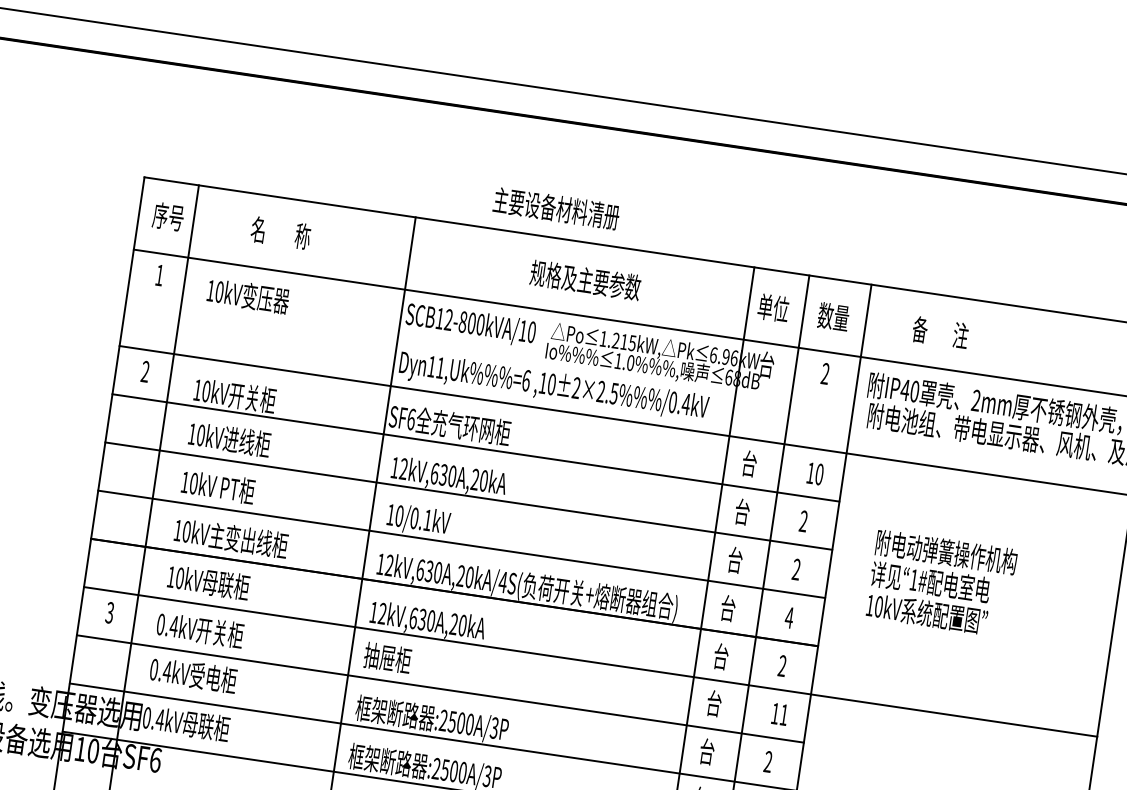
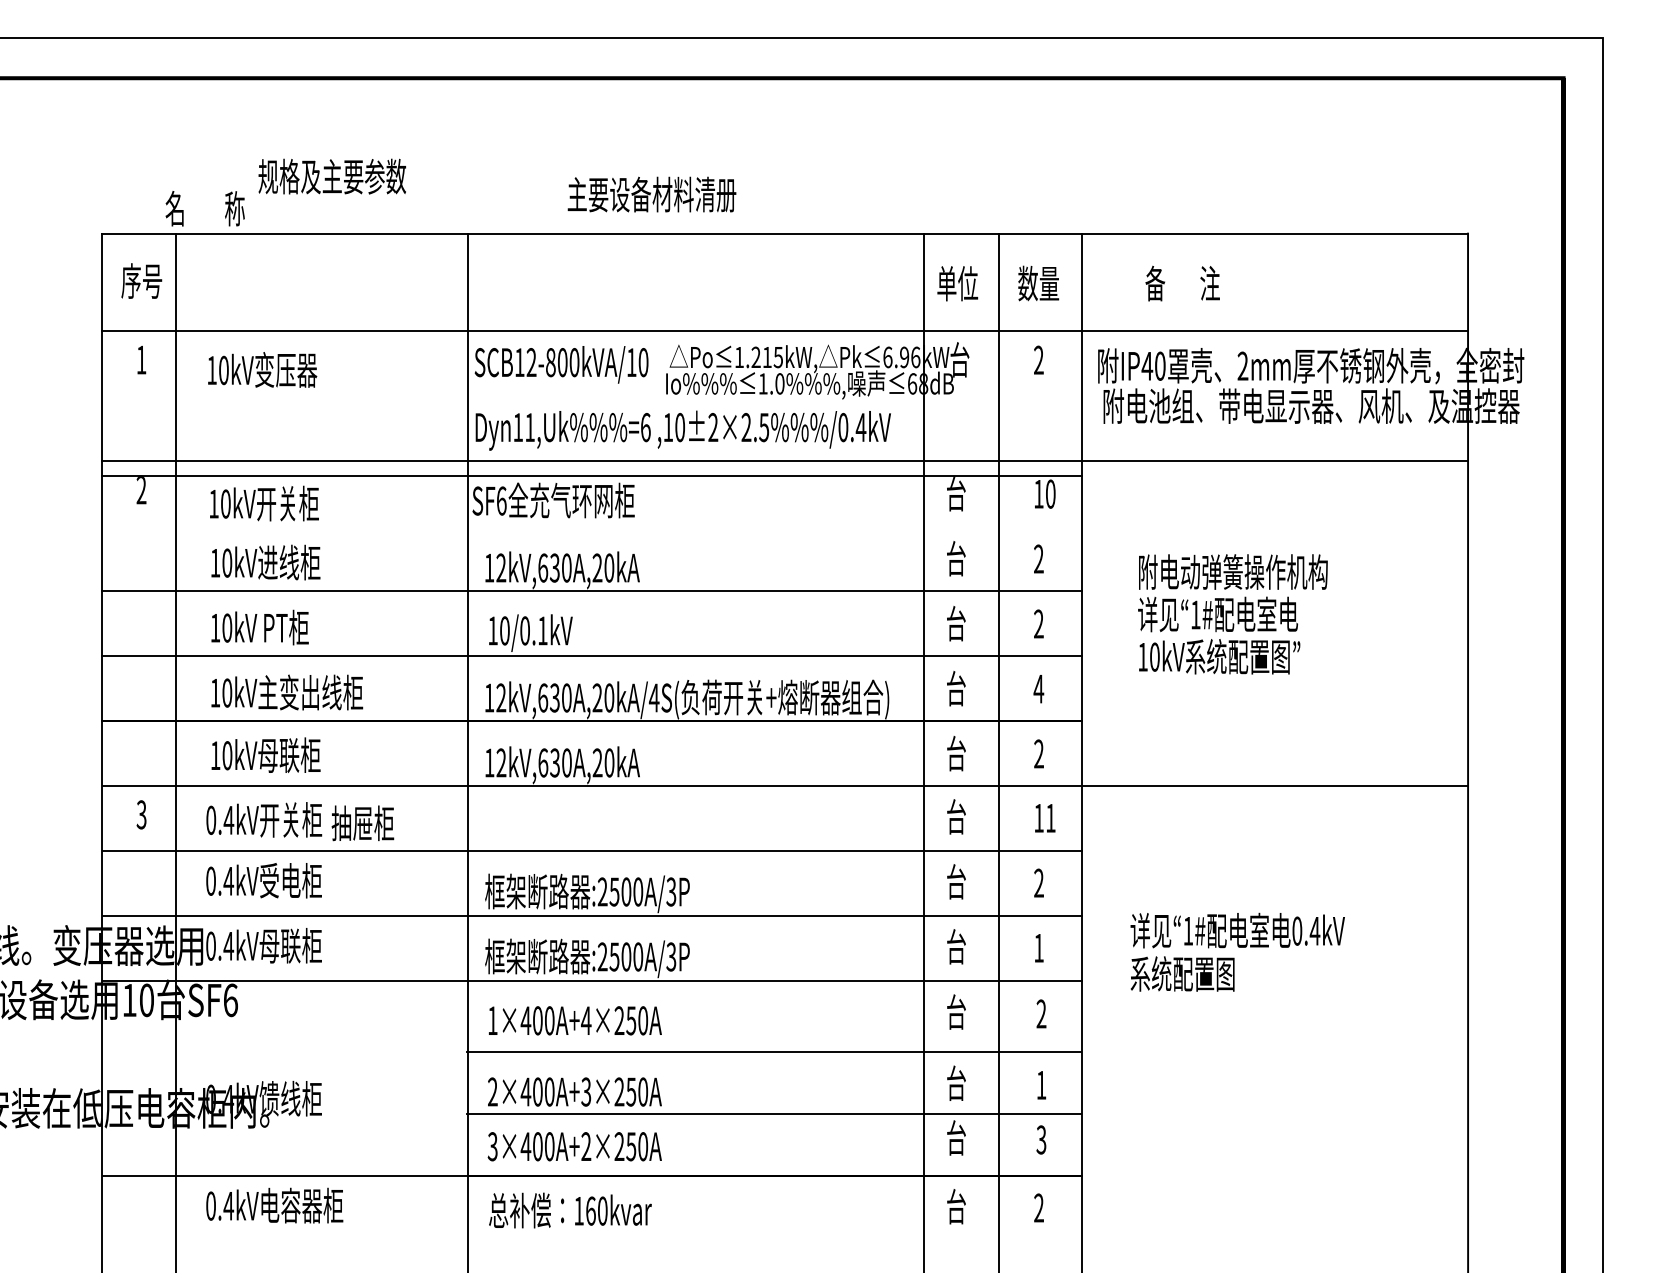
text: (280, 232) -> (204, 208), moved
text: (584, 280) -> (331, 176), moved
line: (476, 448) -> (592, 476), moved
text: (387, 658) -> (362, 823), moved

